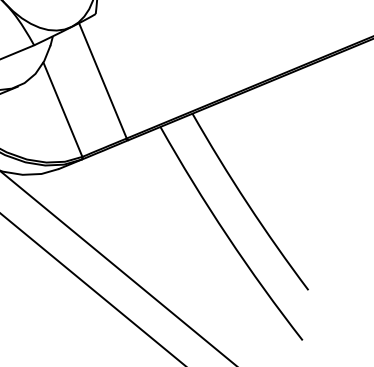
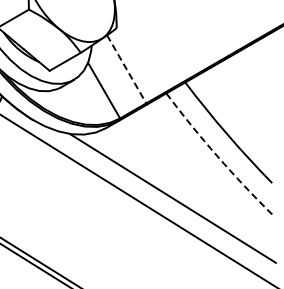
line: (102, 81) -> (126, 69), solid -> dashed
arc: (227, 236) -> (217, 156), solid -> dashed

